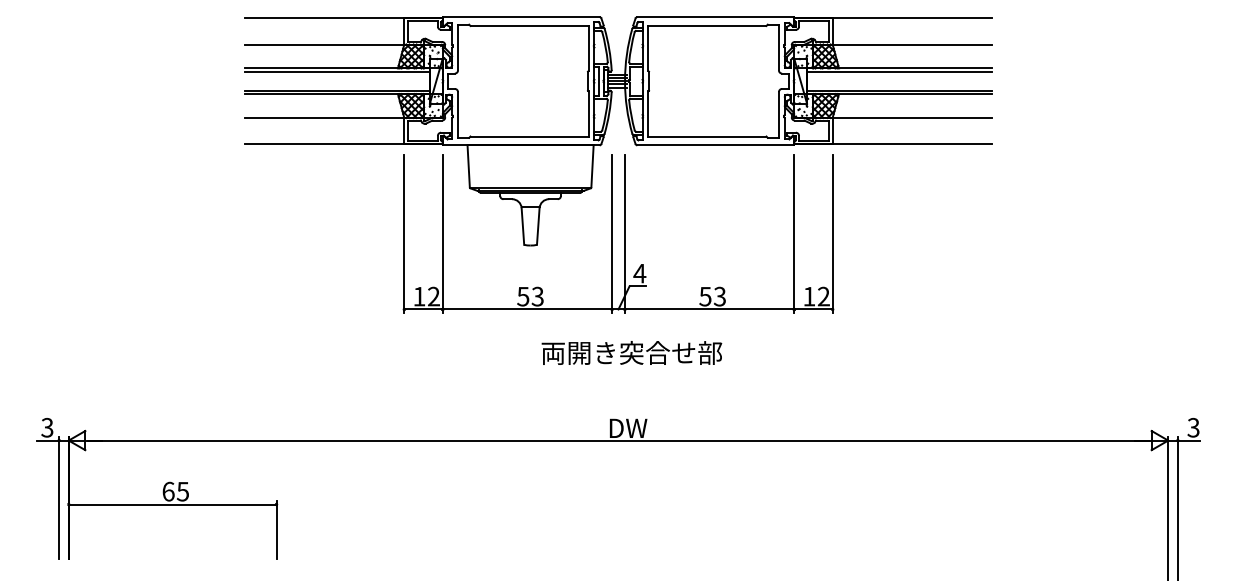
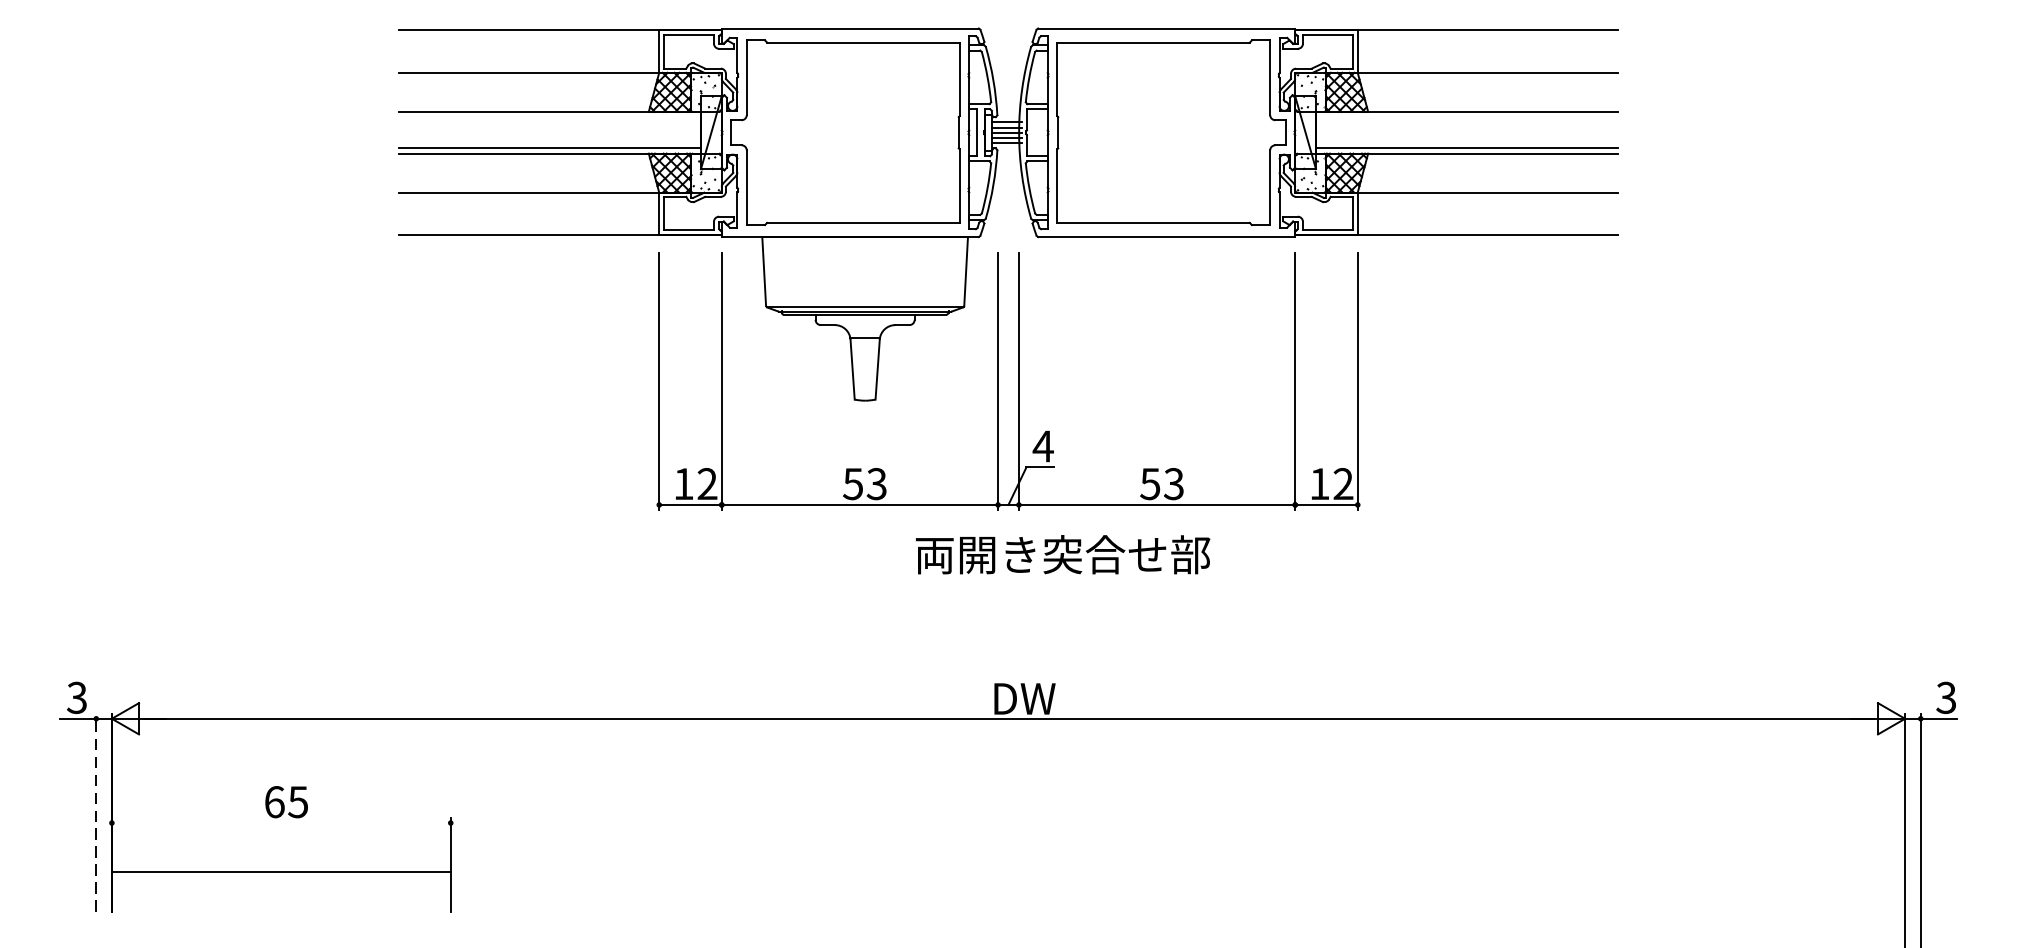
line: (336, 71) -> (548, 116), removed
line: (899, 71) -> (1466, 116), removed
text: (631, 352) -> (1062, 553), moved
line: (59, 498) -> (96, 813), solid -> dashed
line: (172, 504) -> (281, 871), moved

